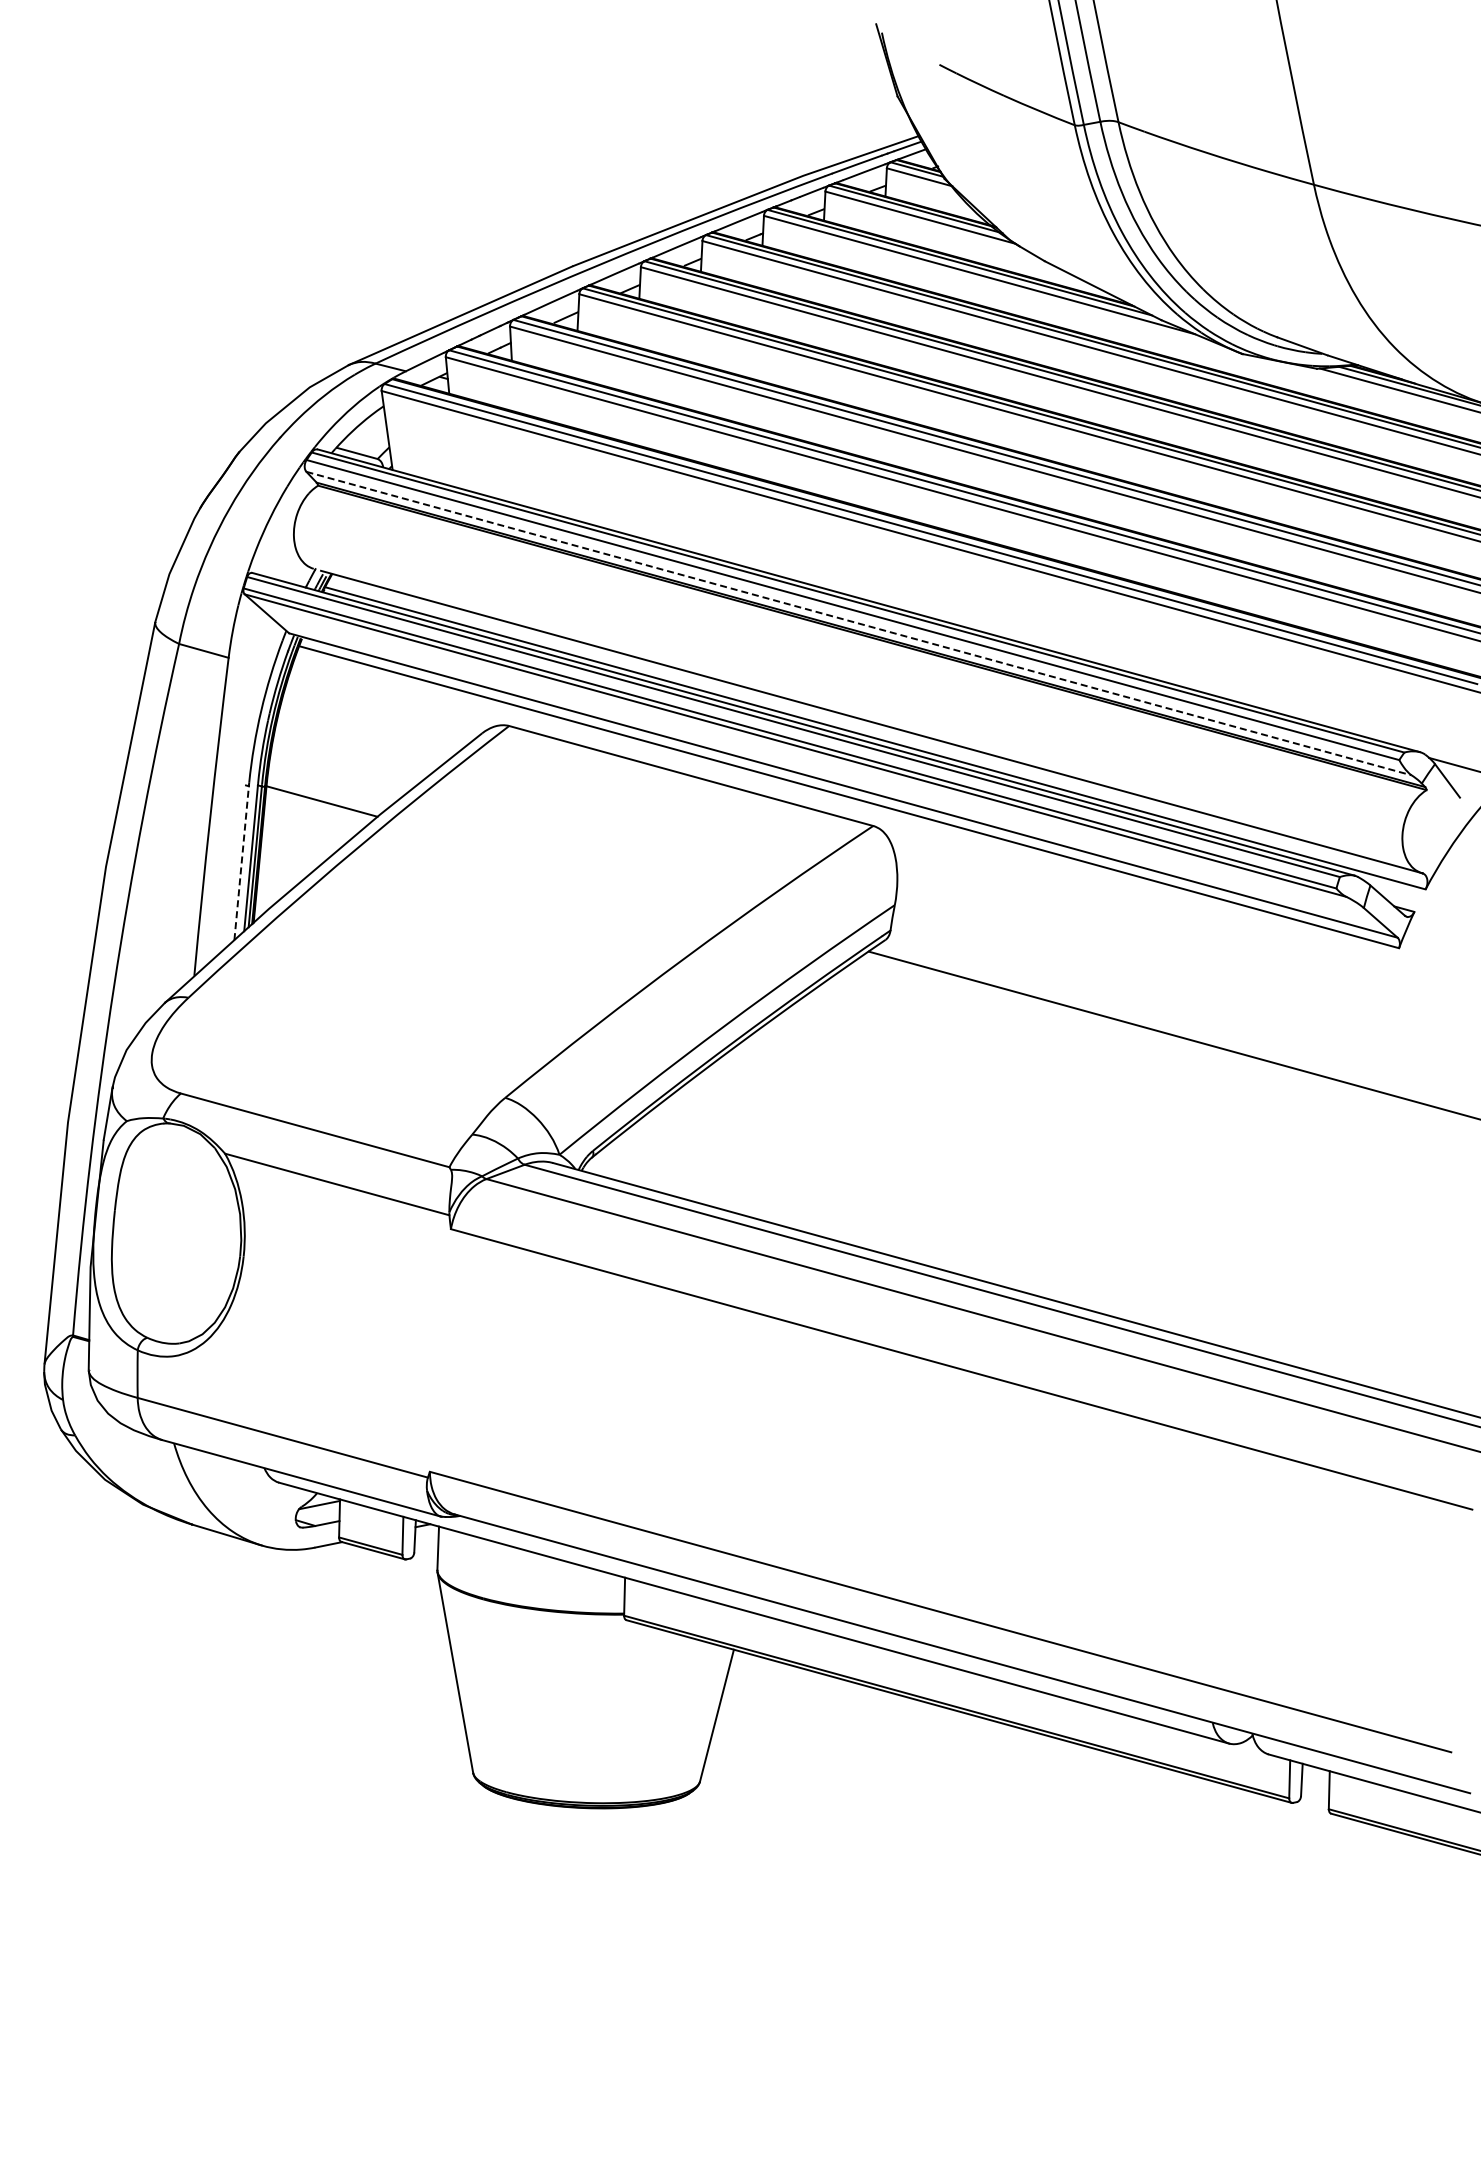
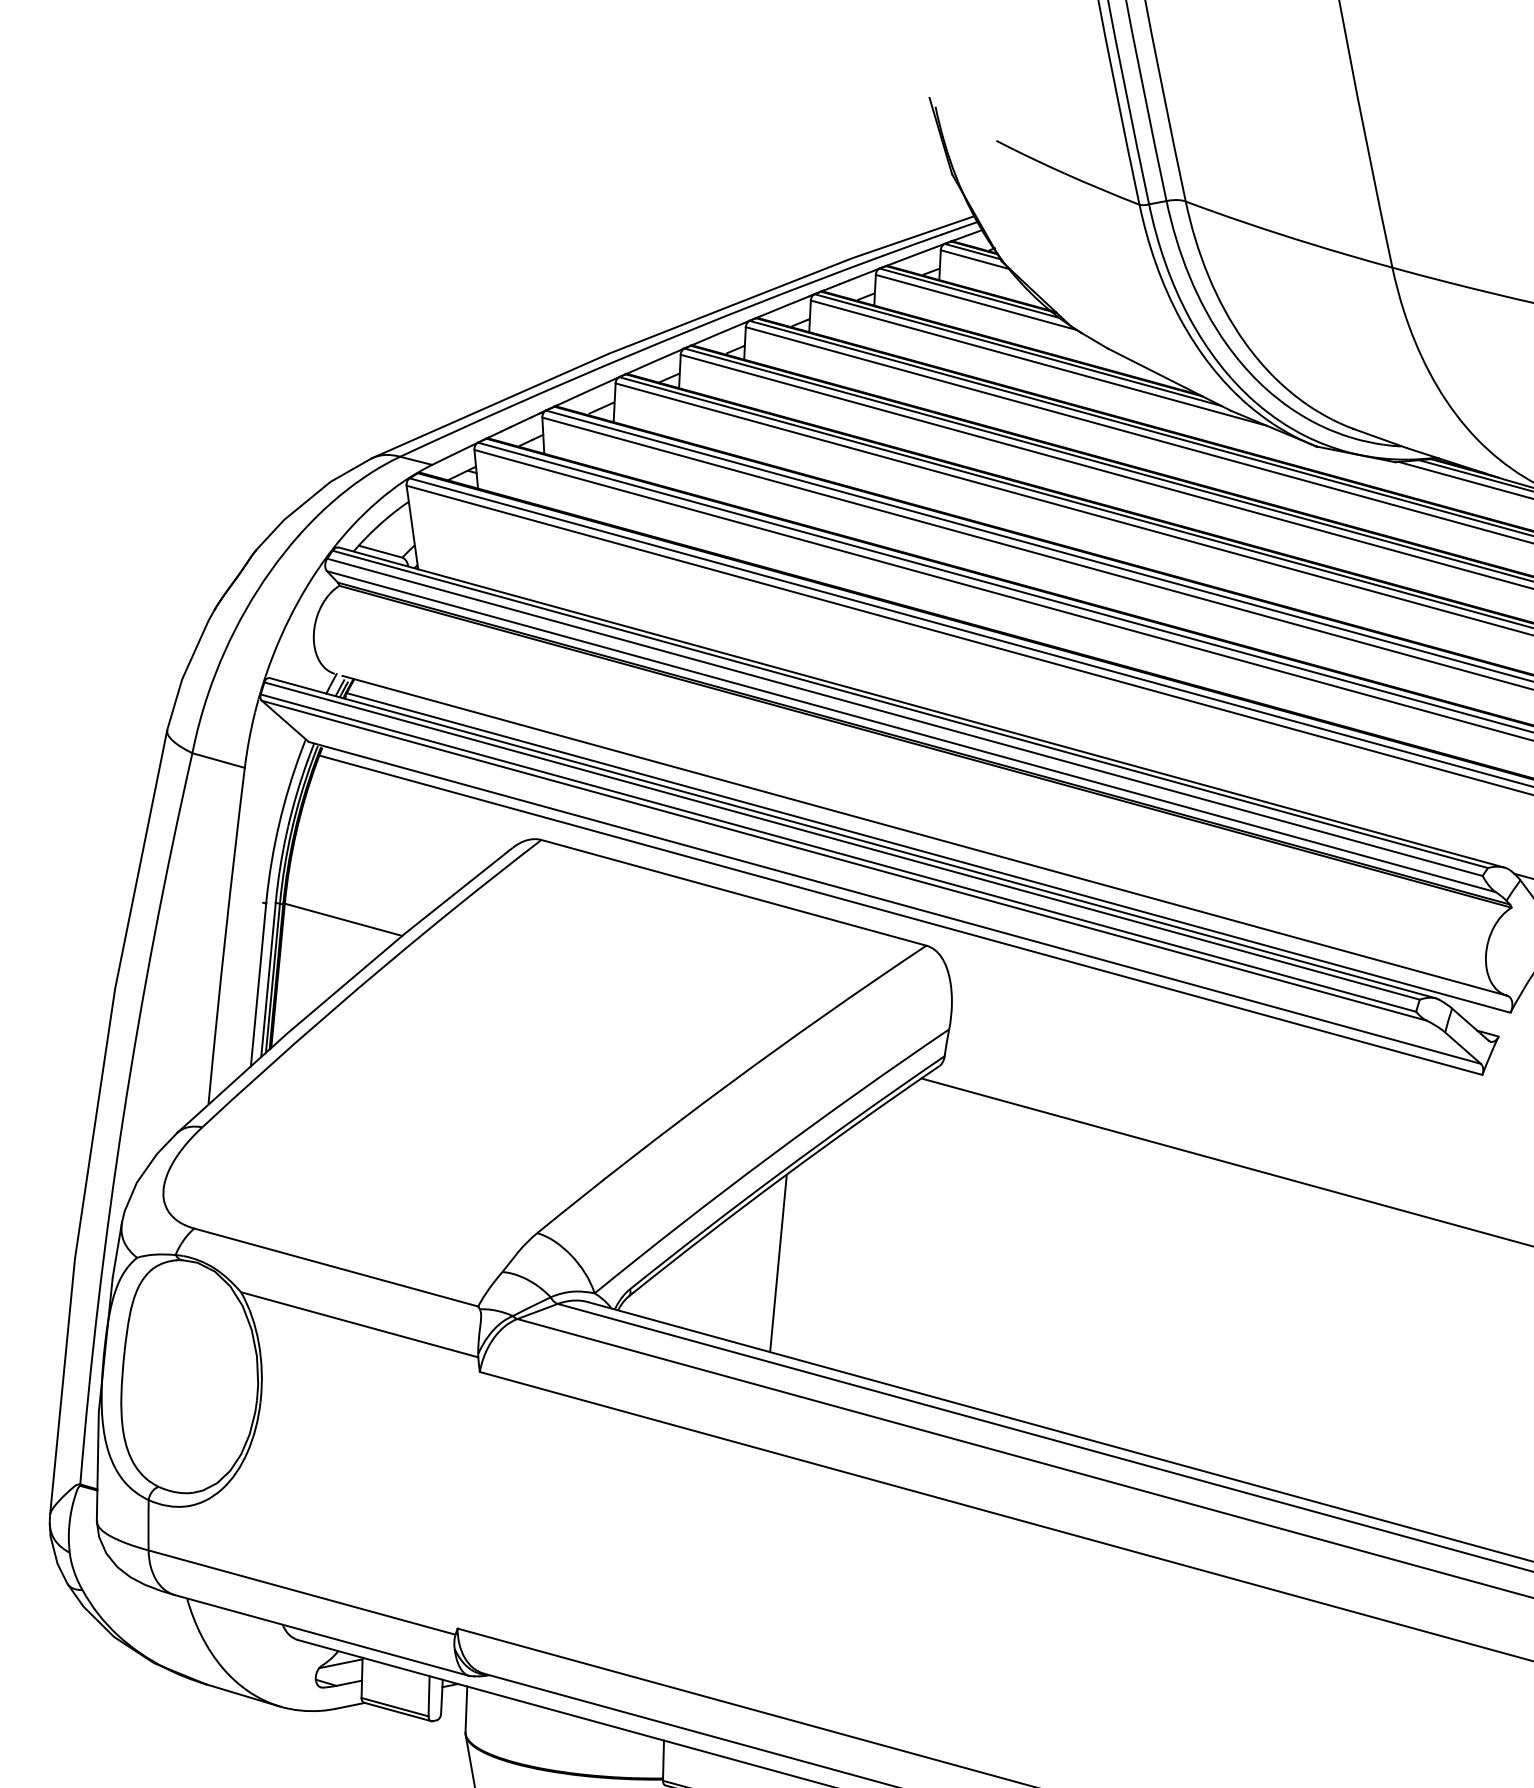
line: (859, 623) -> (911, 731), dashed -> solid
line: (241, 862) -> (258, 984), dashed -> solid
line: (733, 1126) -> (778, 1263), added

